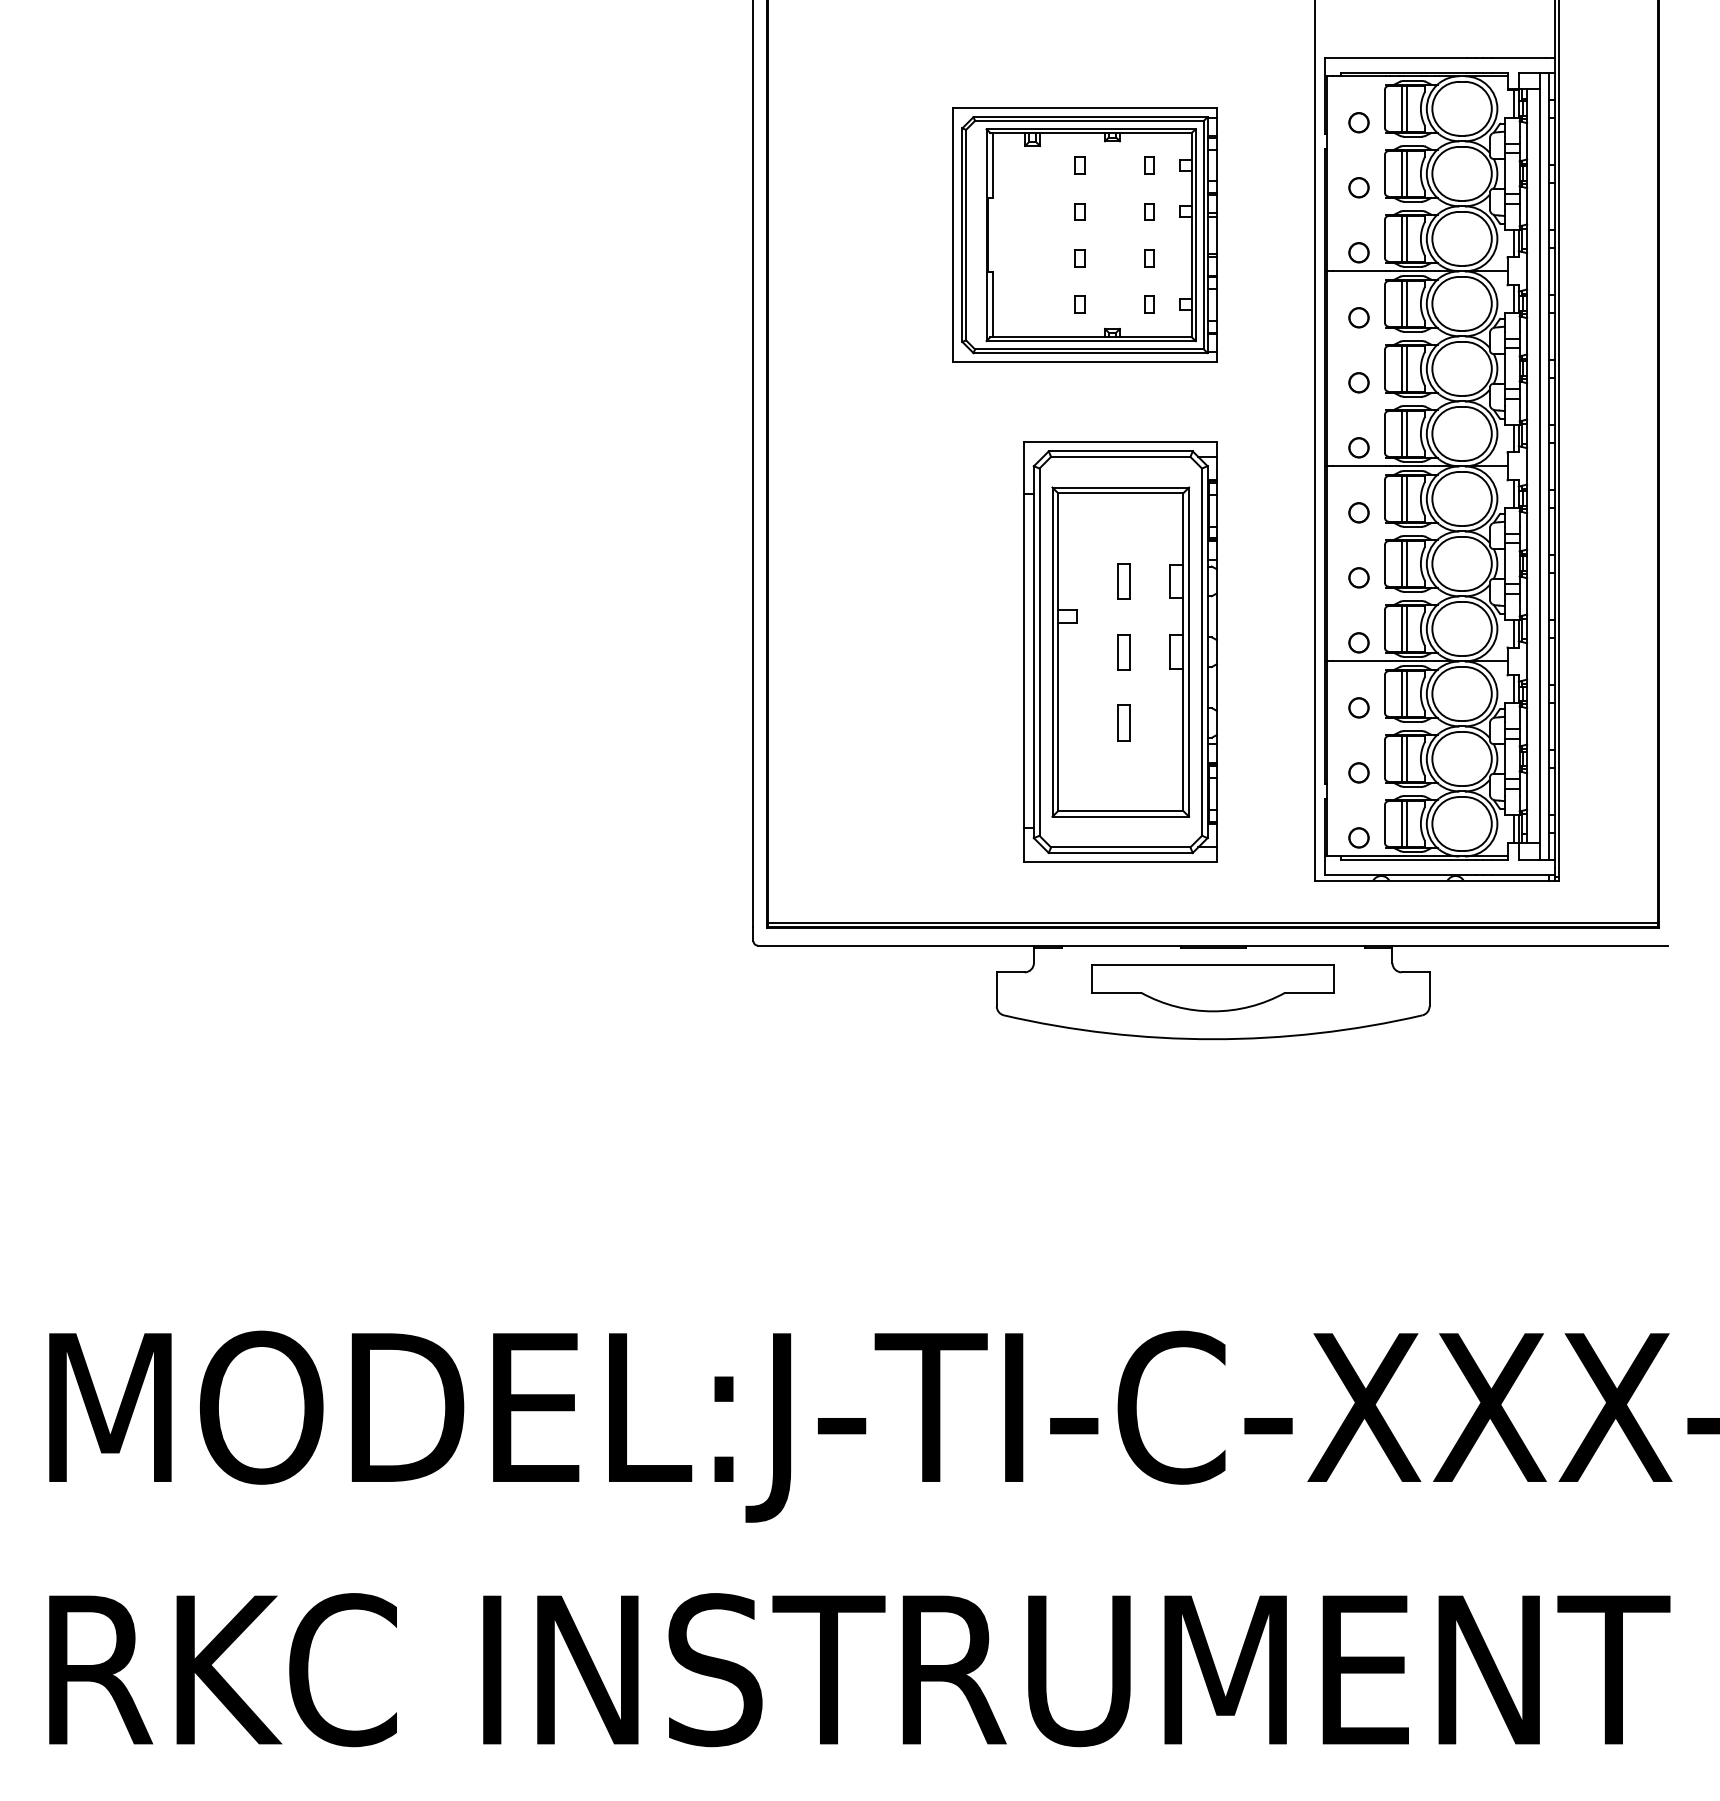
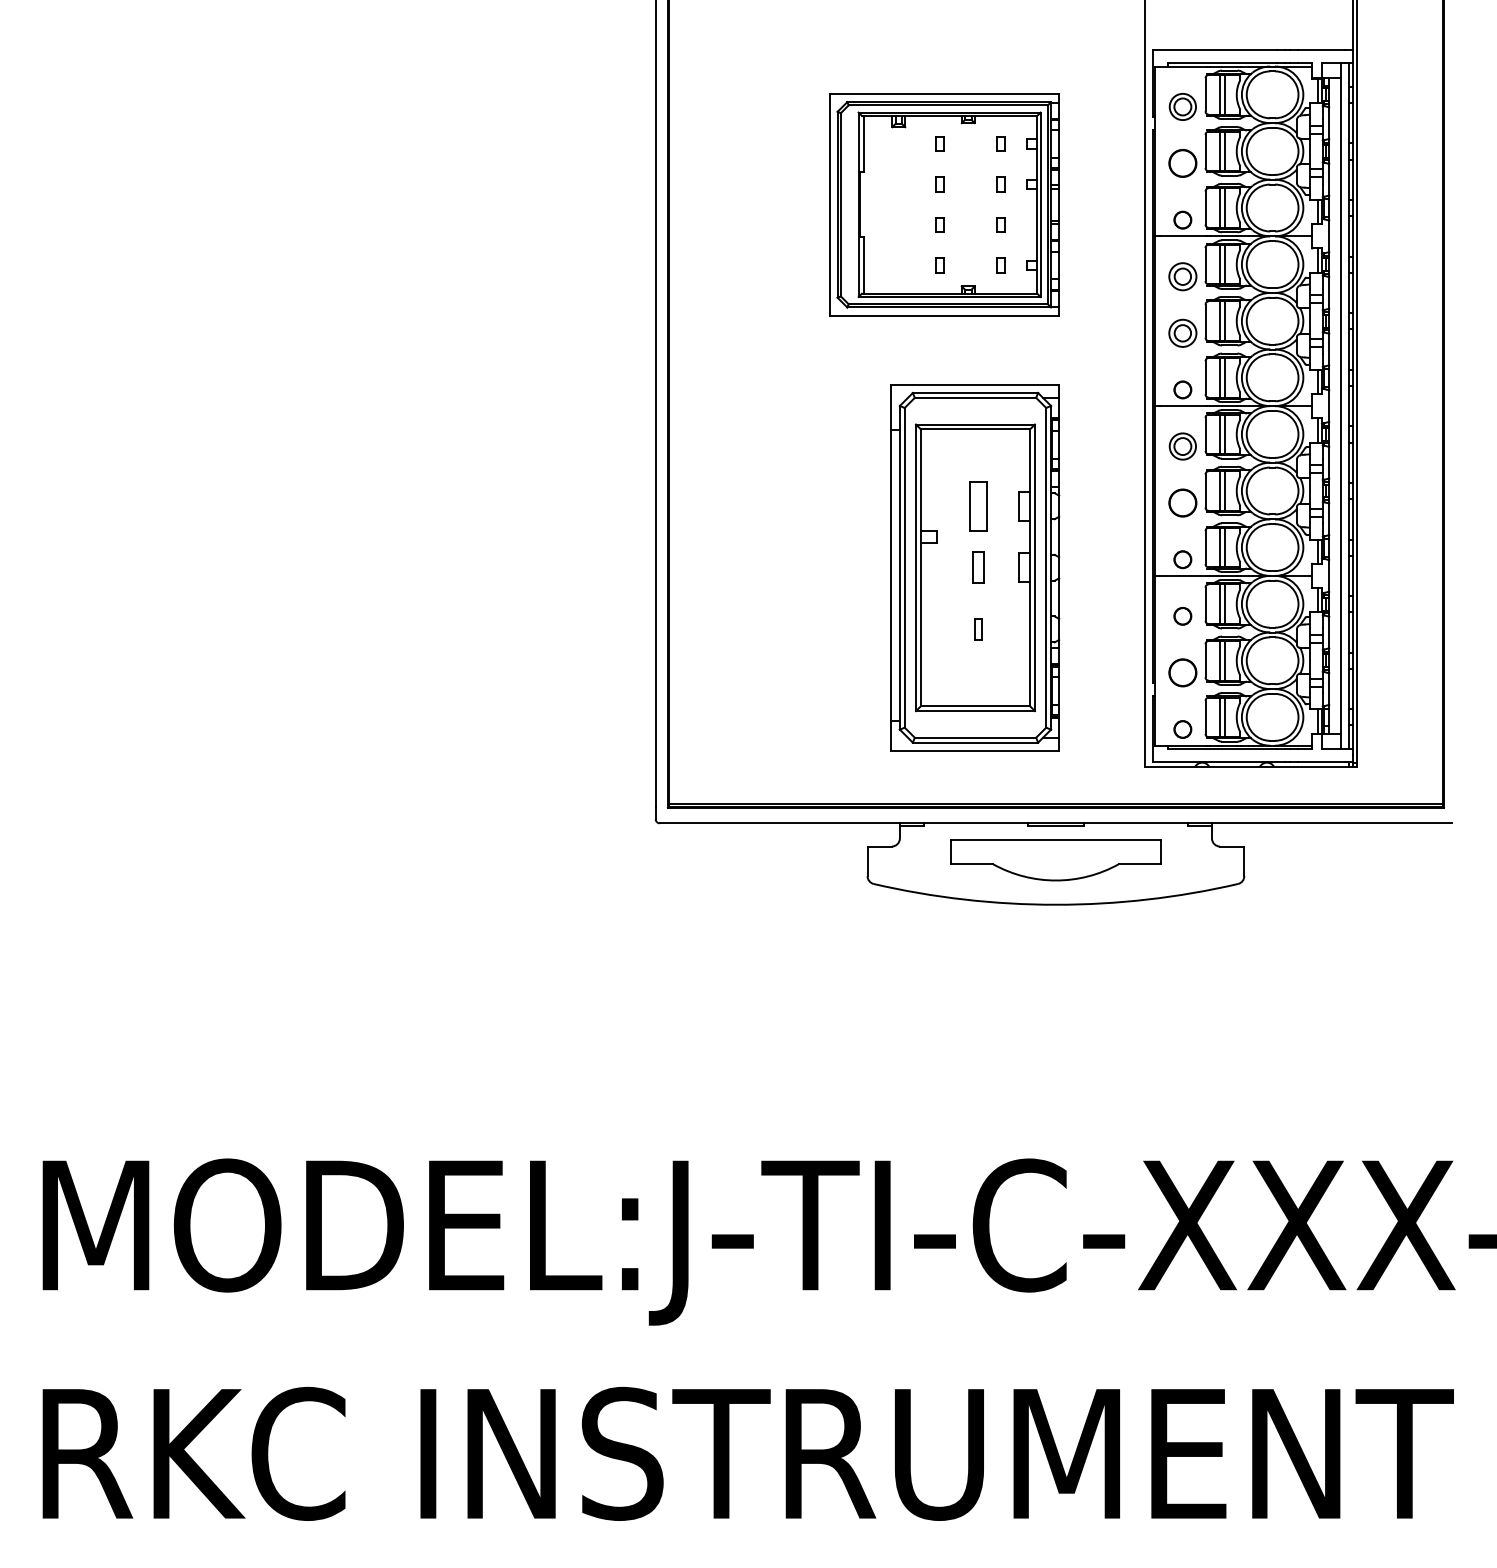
circle: (1358, 122) -> (1182, 106), size x1.6
circle: (1358, 187) -> (1182, 163), size x1.6
circle: (1358, 317) -> (1182, 276), size x1.6
circle: (1358, 382) -> (1182, 333), size x1.6
circle: (1358, 512) -> (1182, 446), size x1.6
circle: (1358, 577) -> (1182, 502), size x1.6
part: (1123, 581) -> (977, 506), size x1.6
part: (1123, 722) -> (977, 629), size x0.7
circle: (1358, 772) -> (1182, 672), size x1.6

